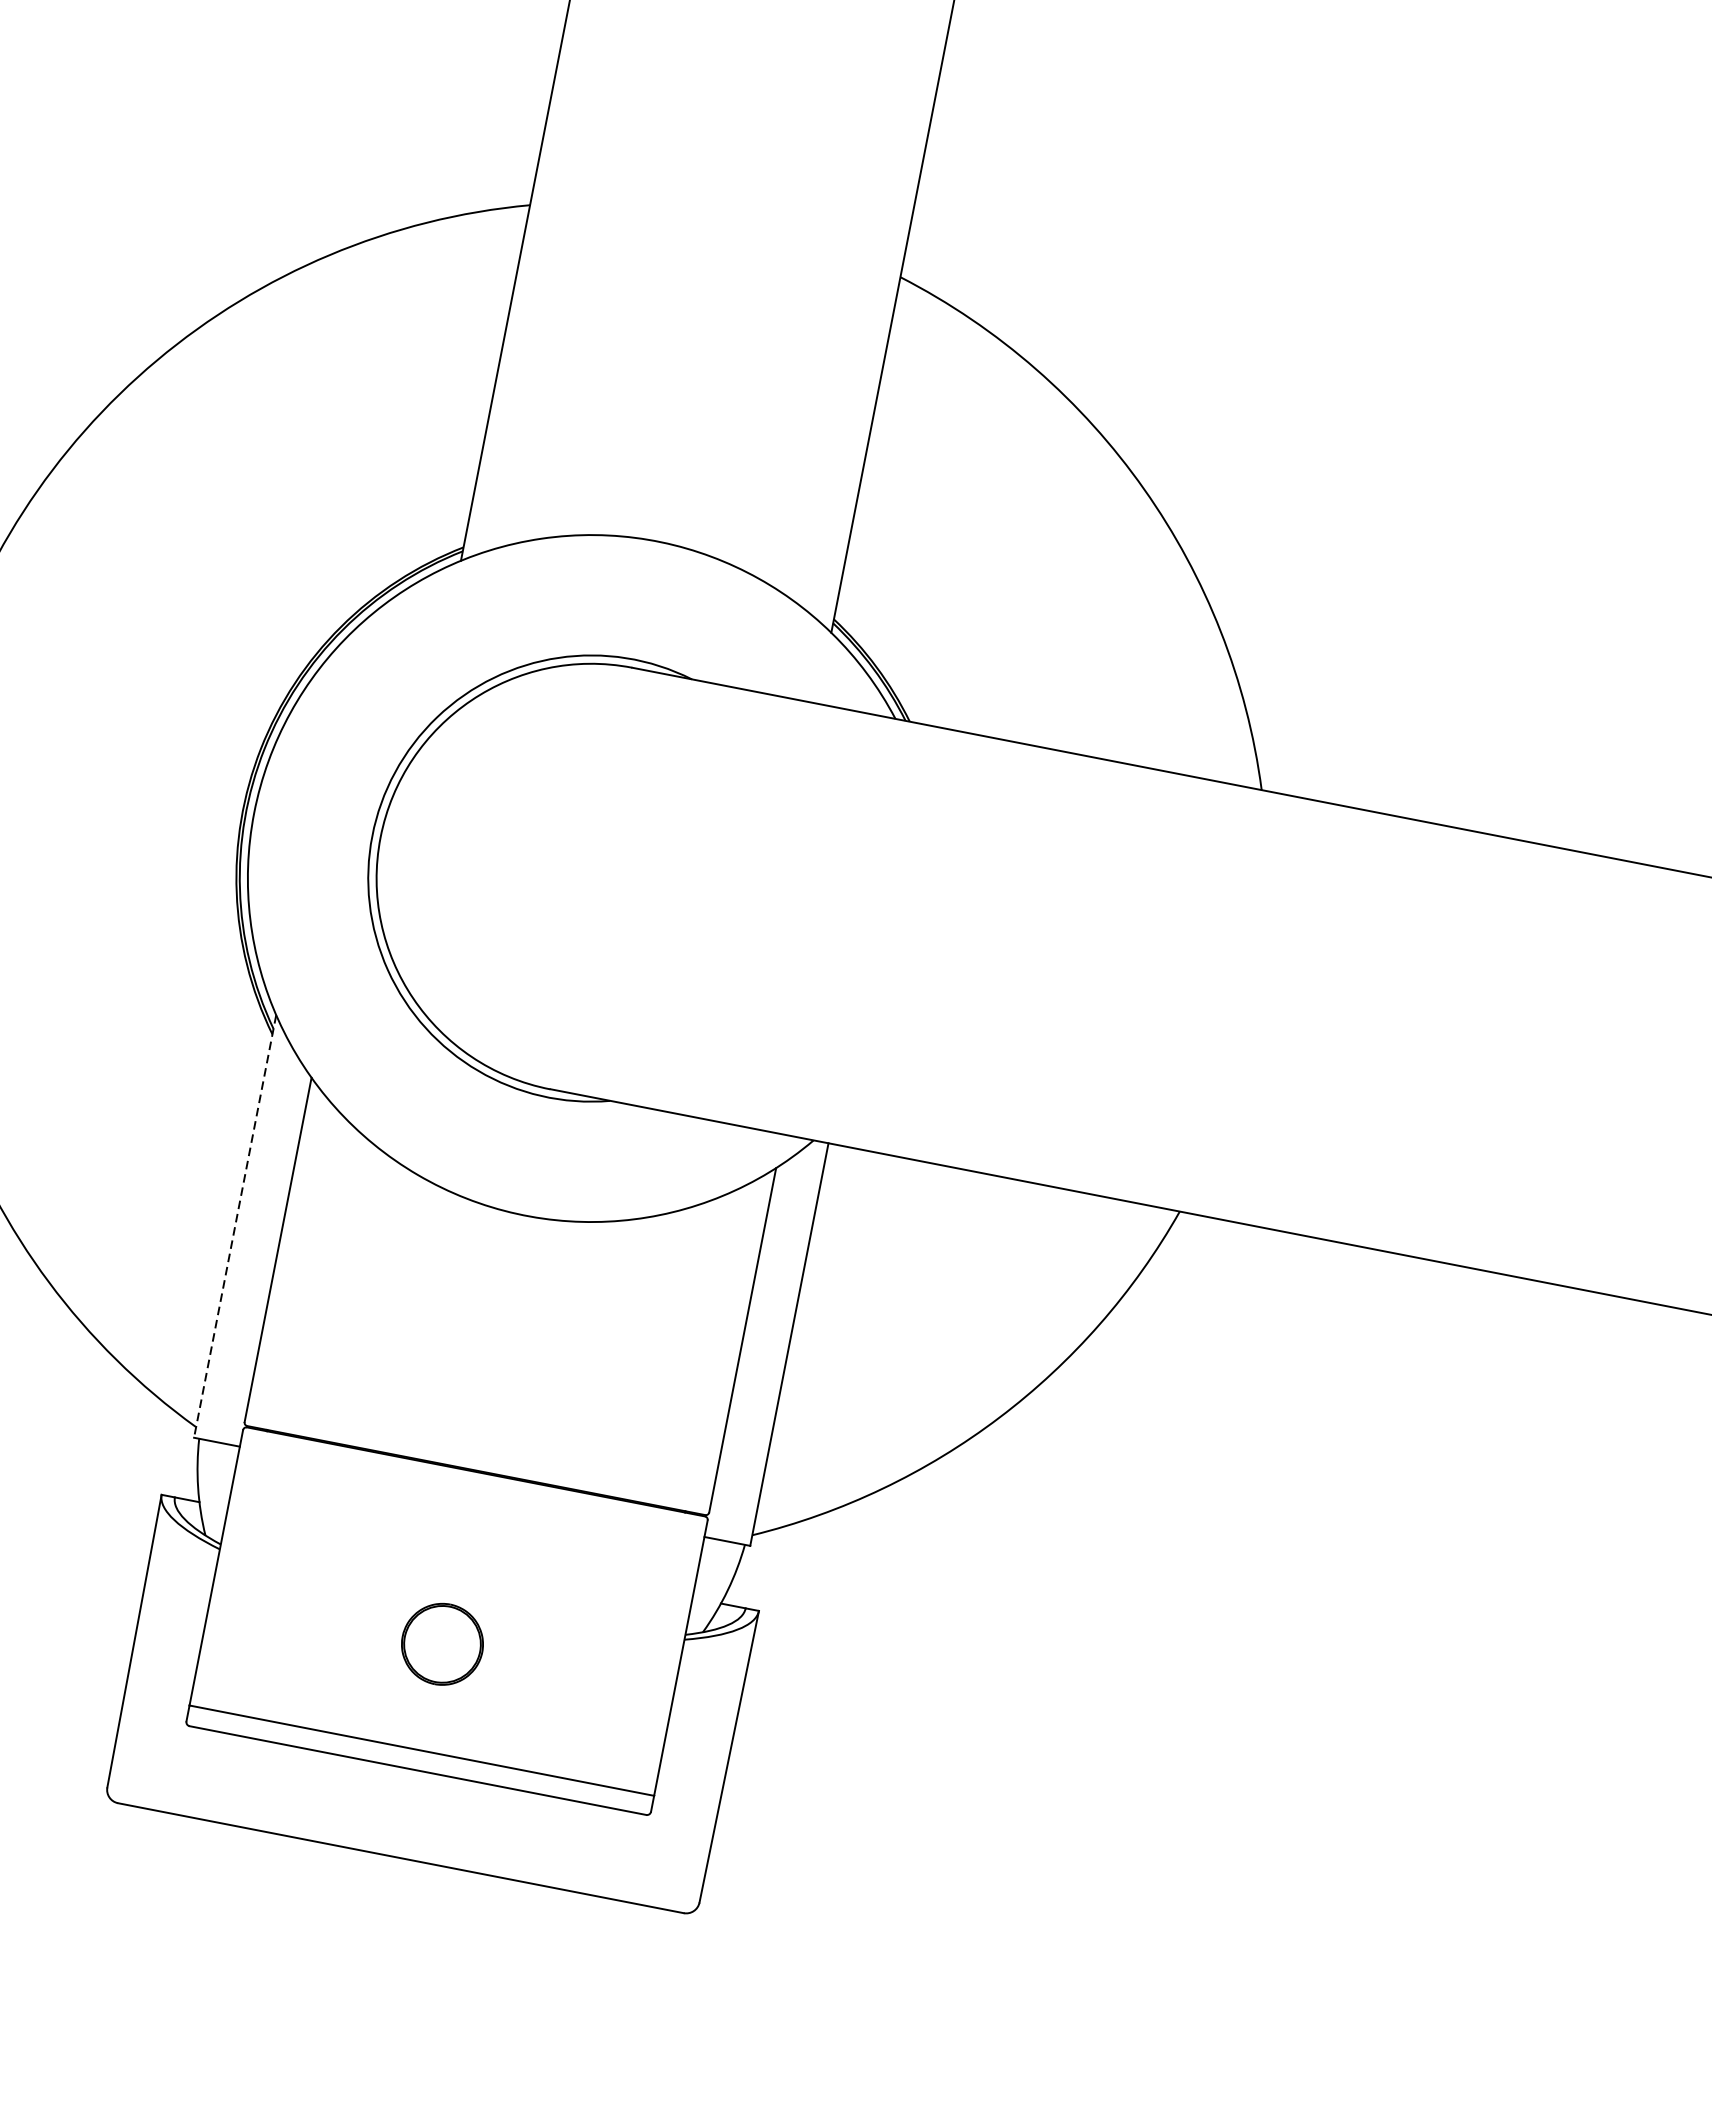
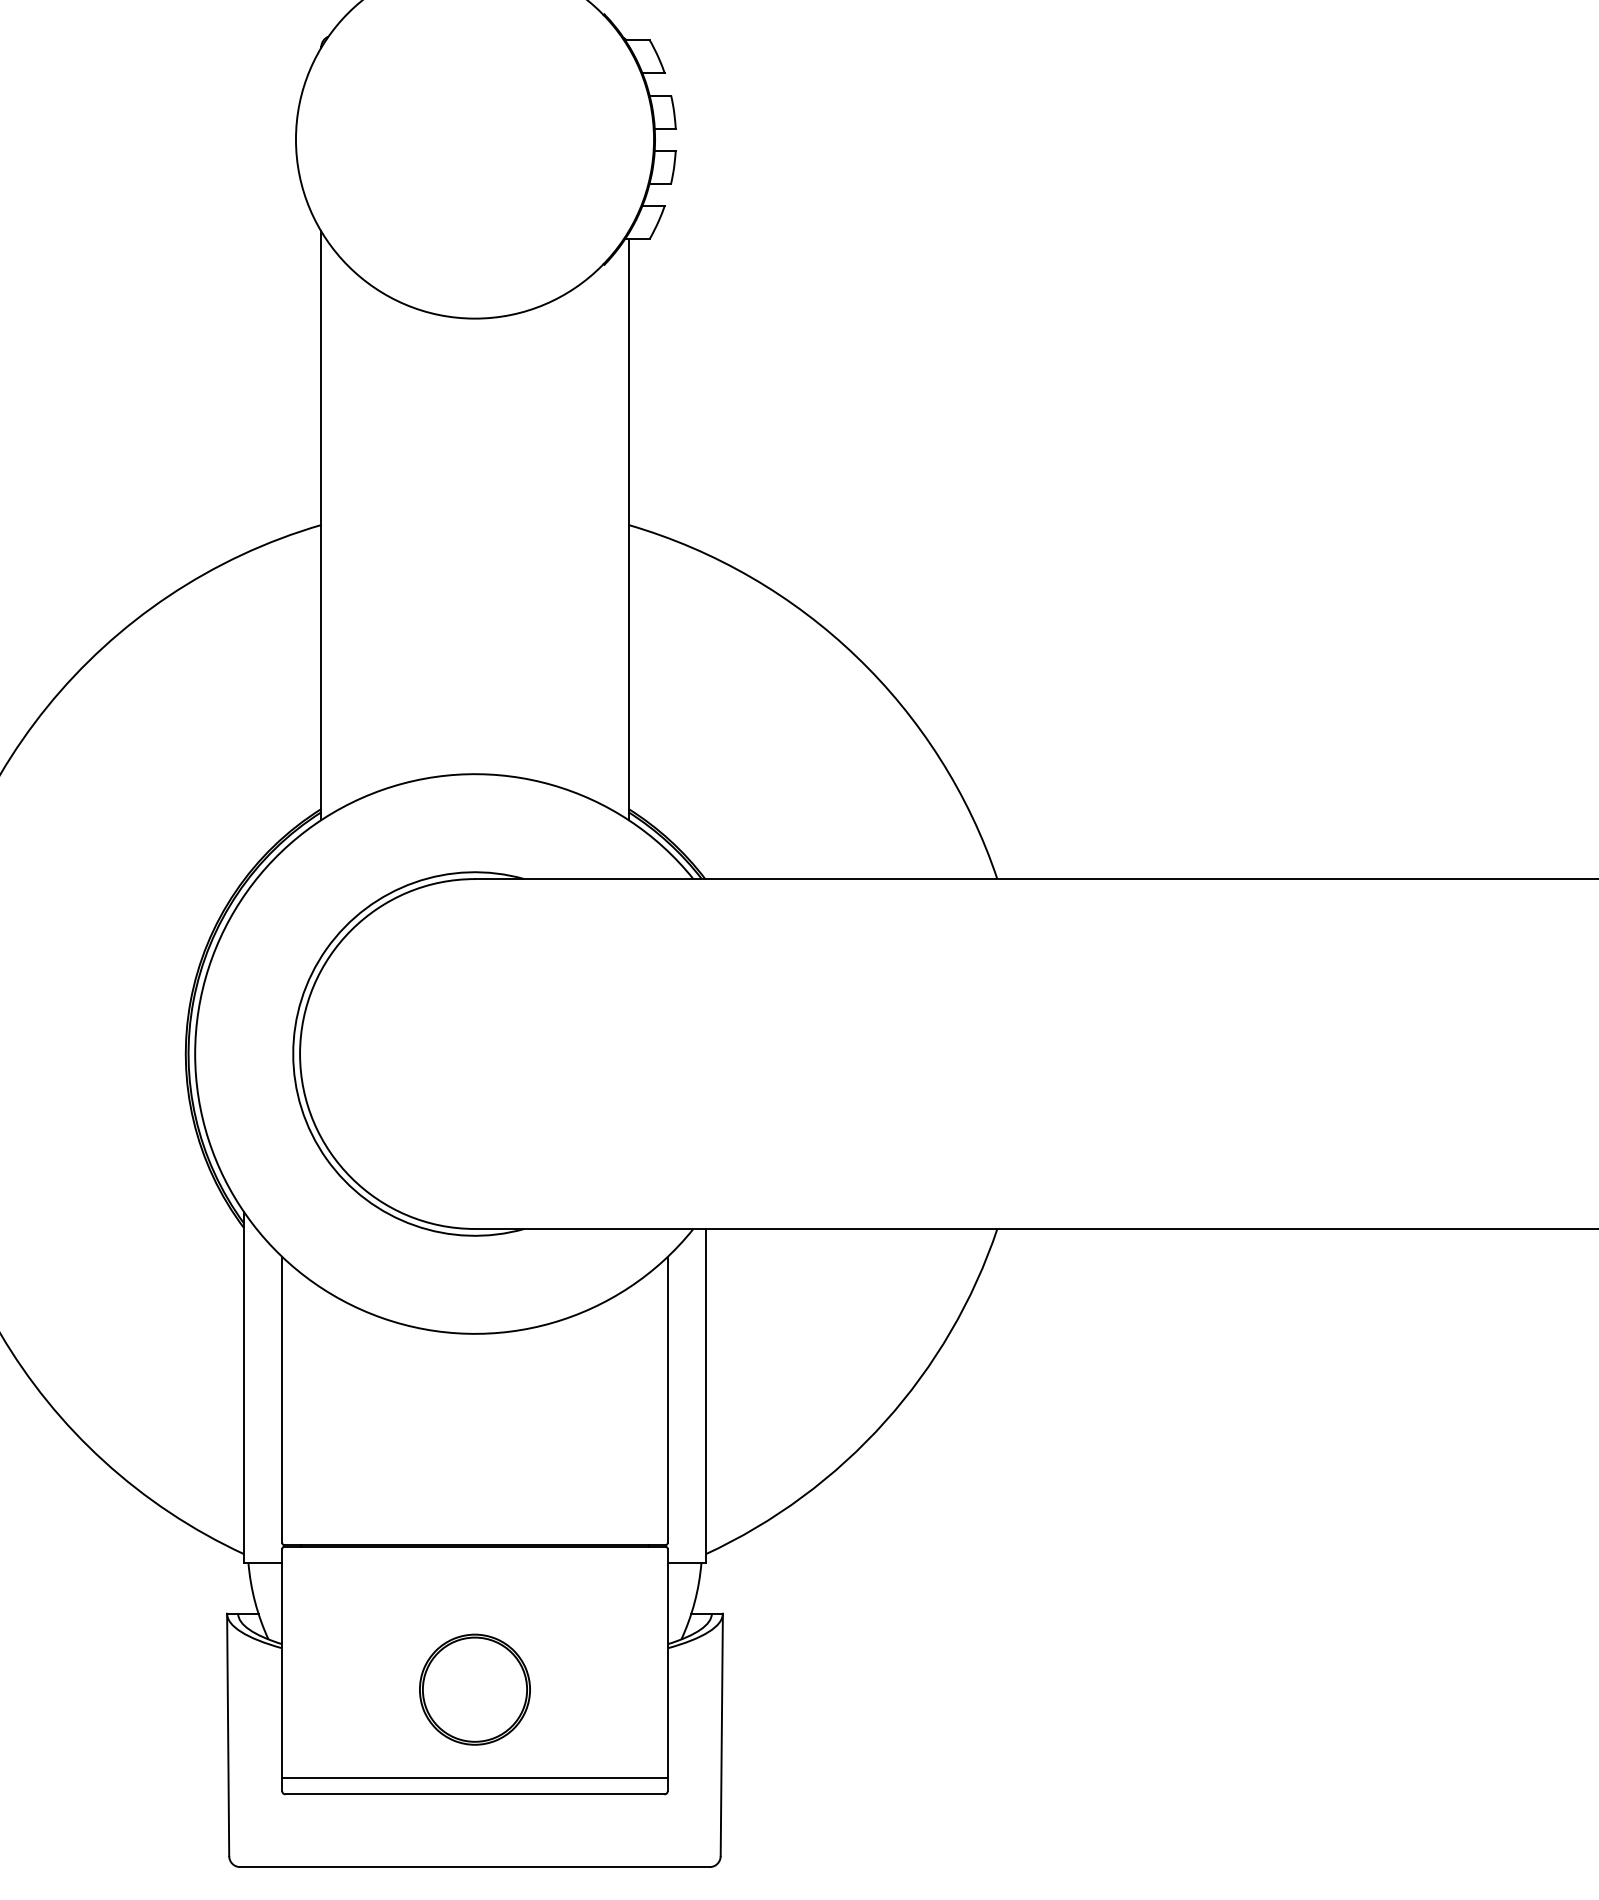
line: (235, 1227) -> (244, 1388), dashed -> solid
part: (441, 1644) -> (474, 1689), size x1.67

